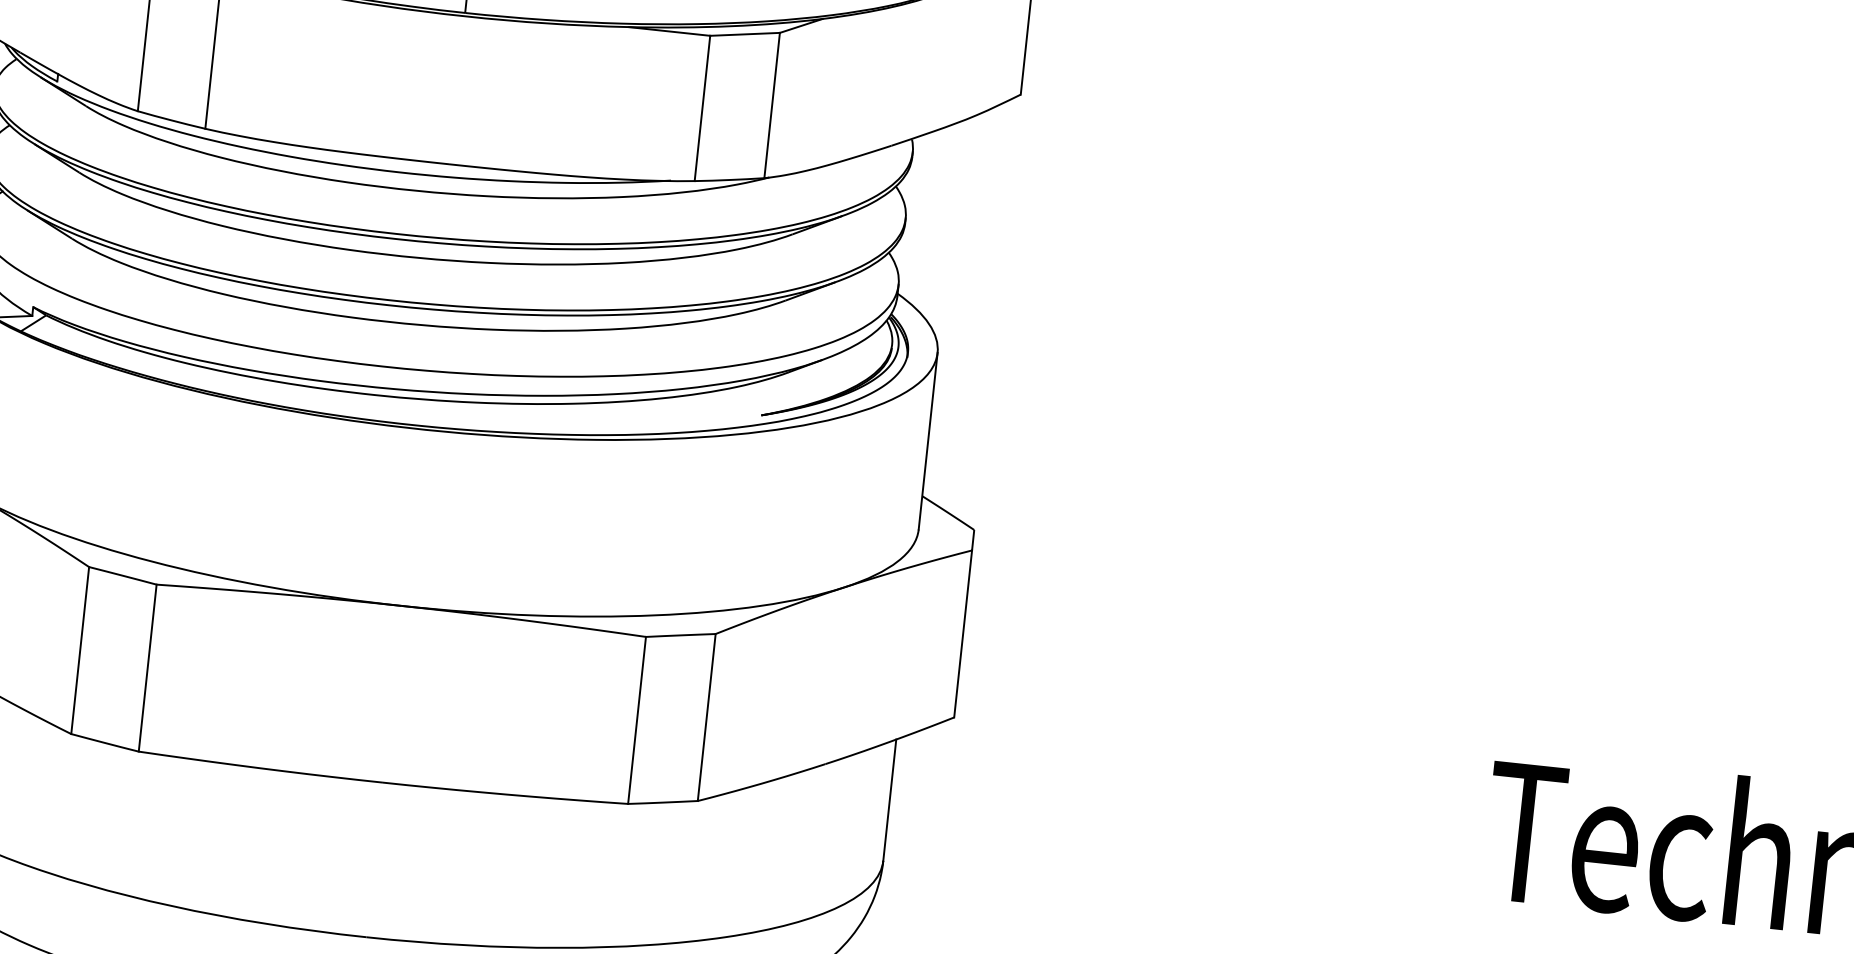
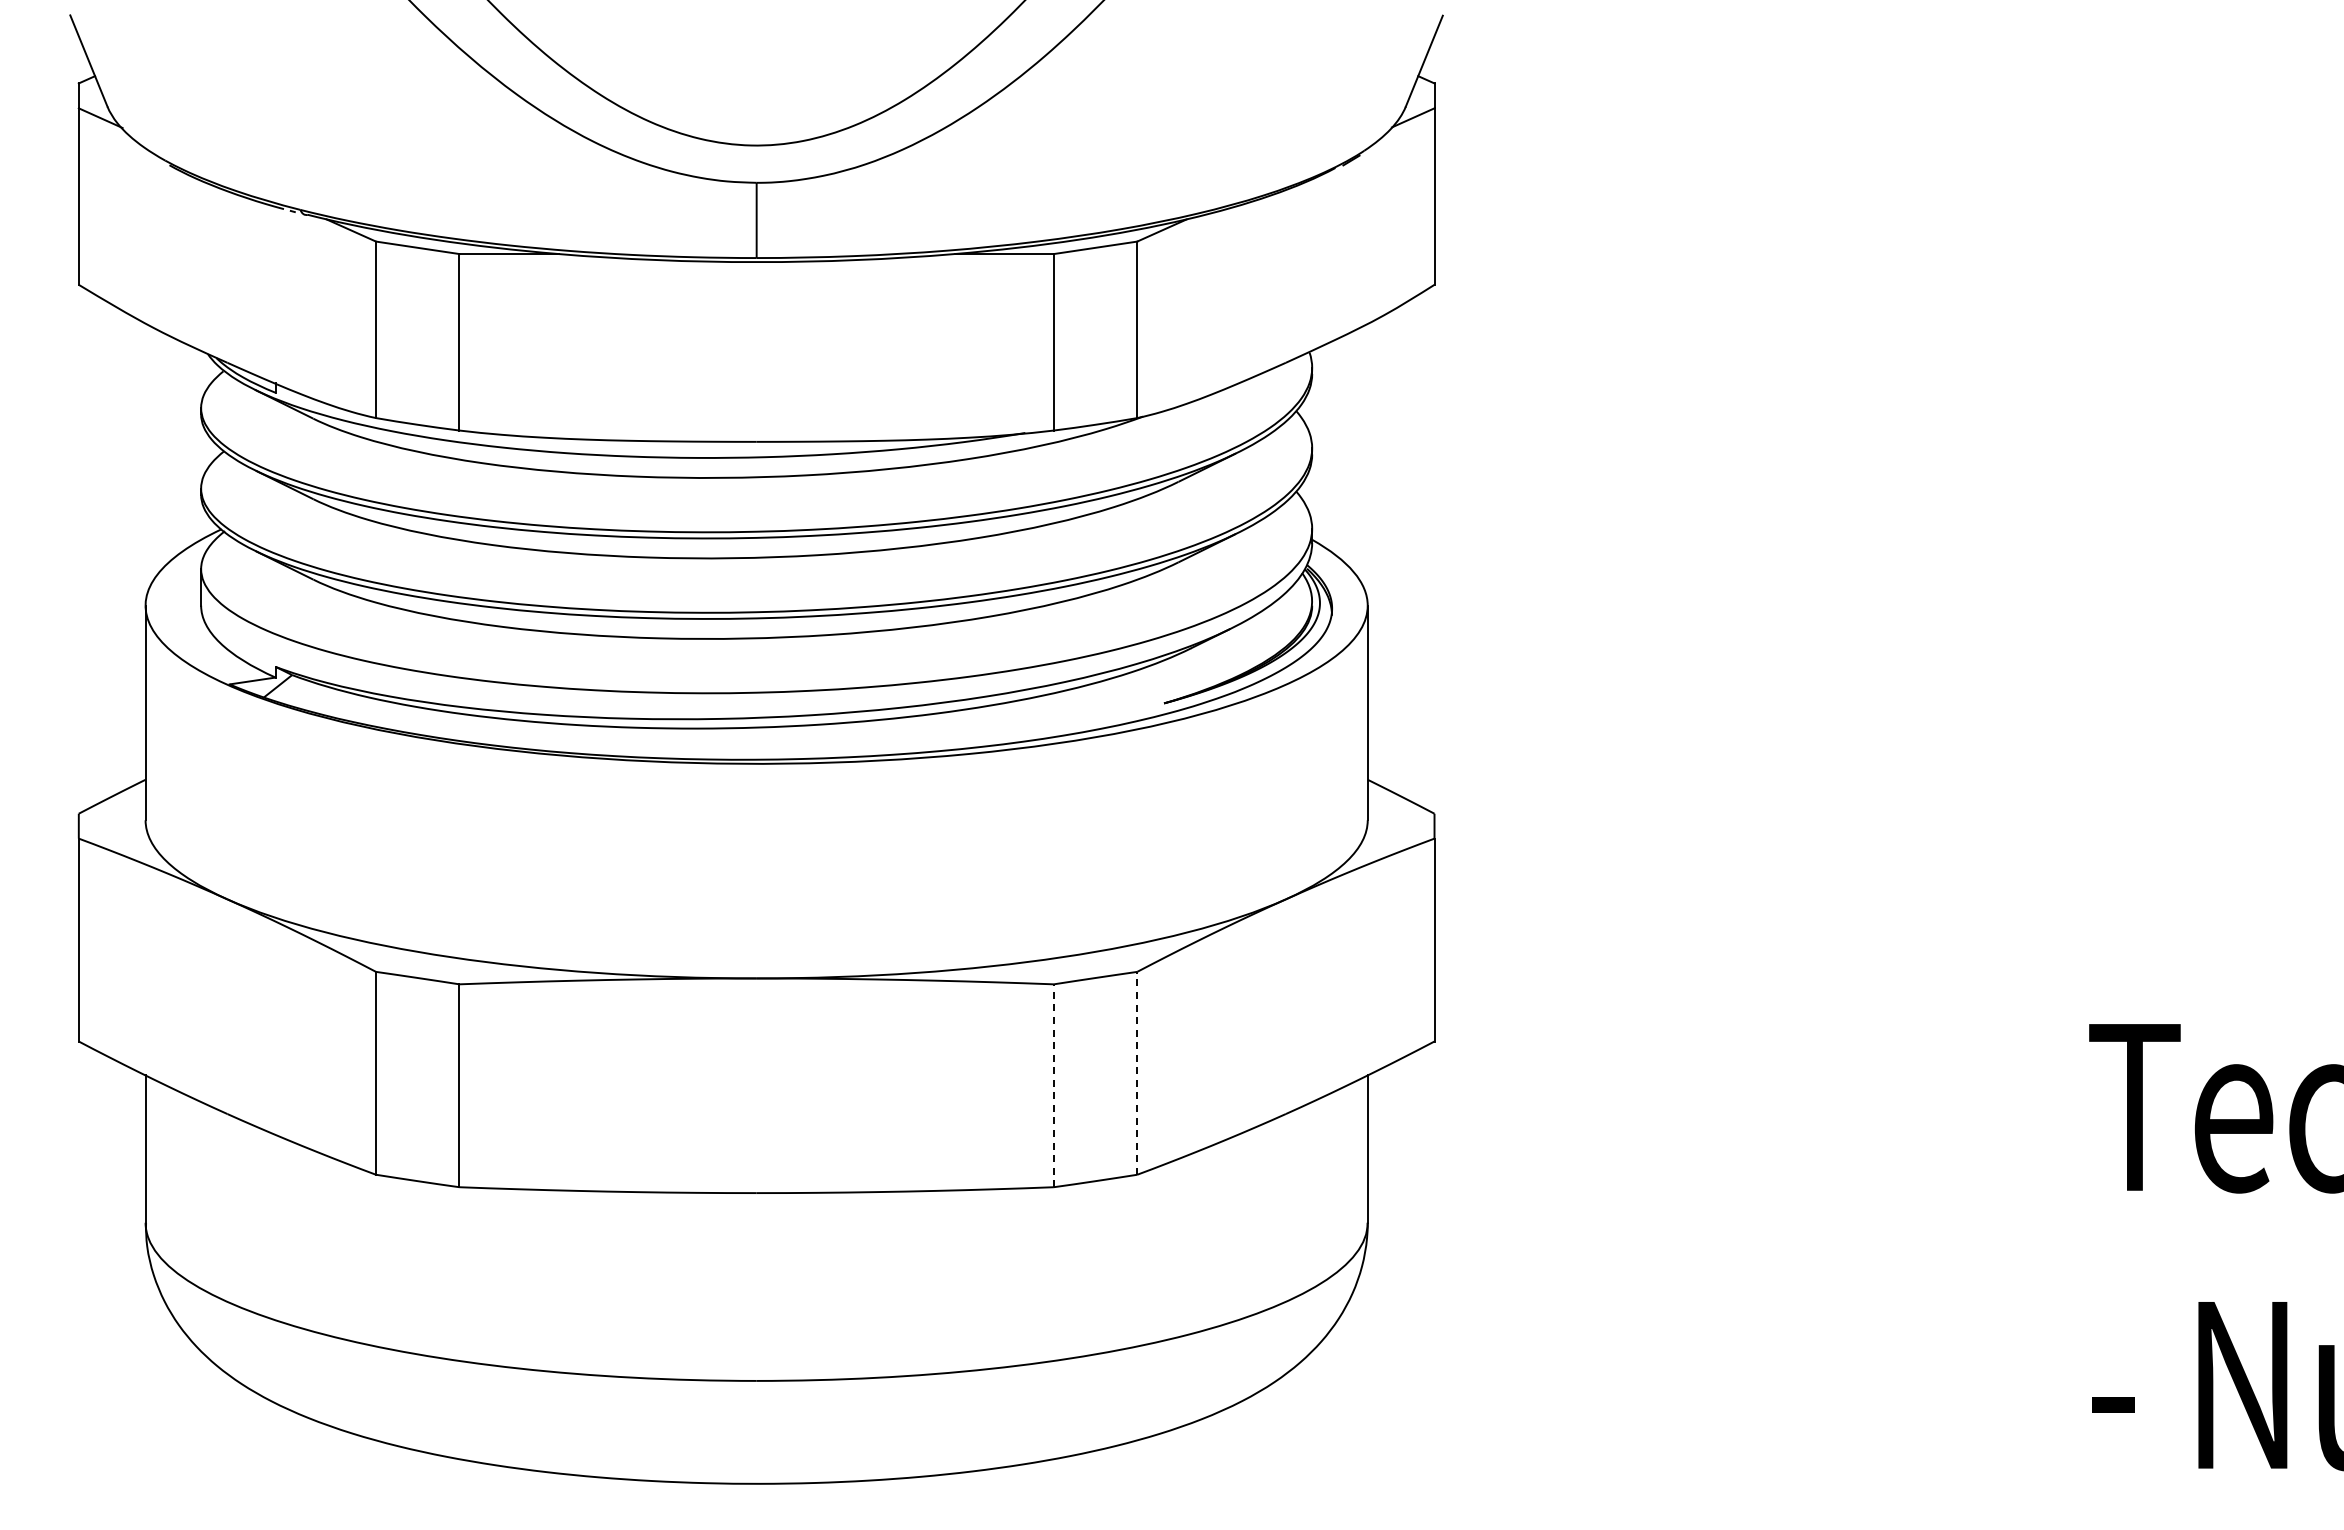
line: (707, 716) -> (1137, 1072), solid -> dashed
line: (636, 720) -> (1053, 1085), solid -> dashed

